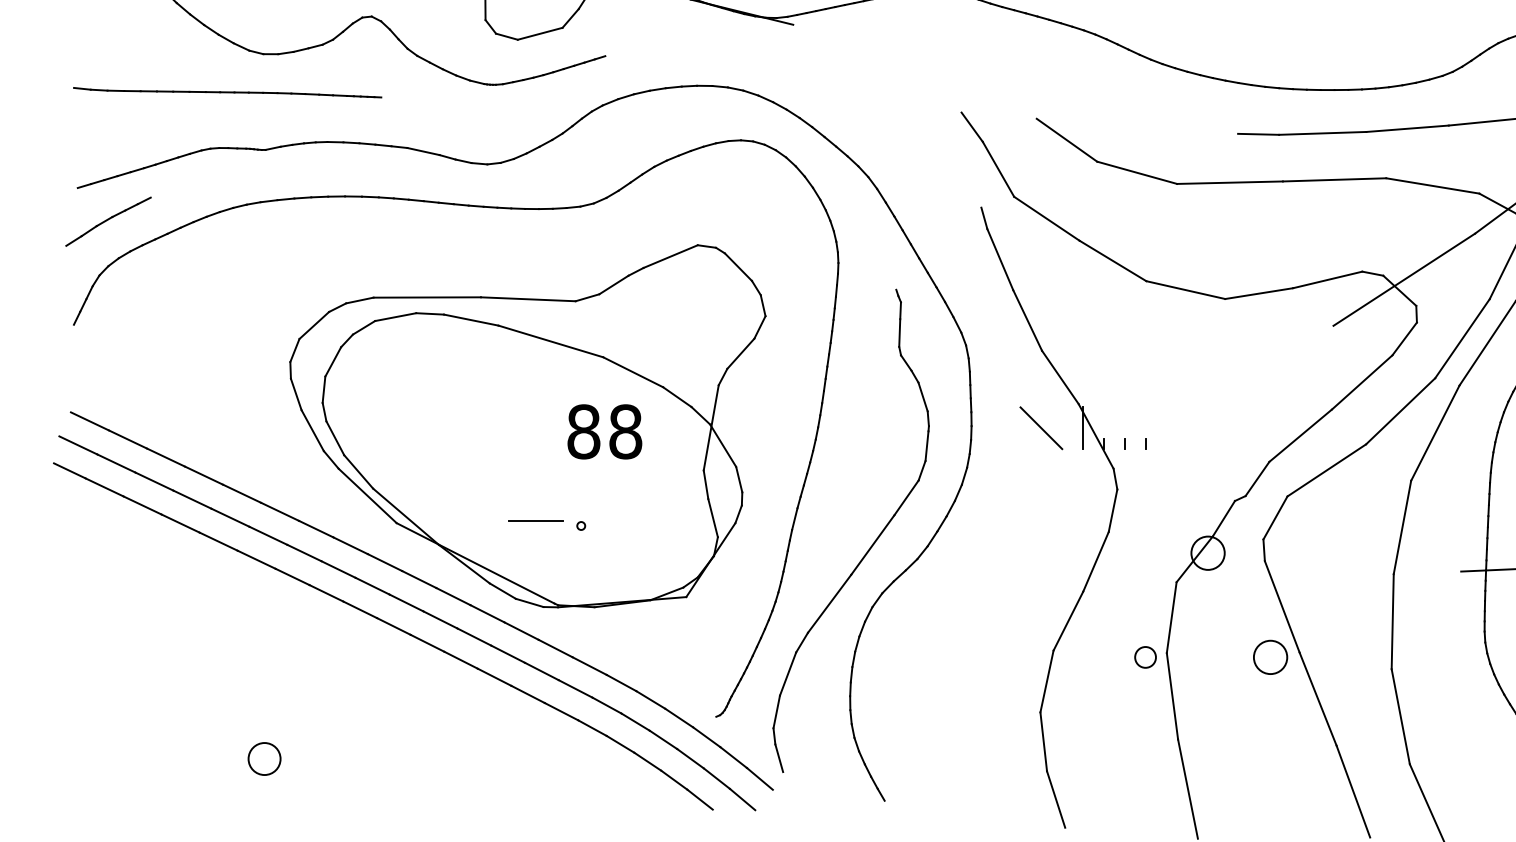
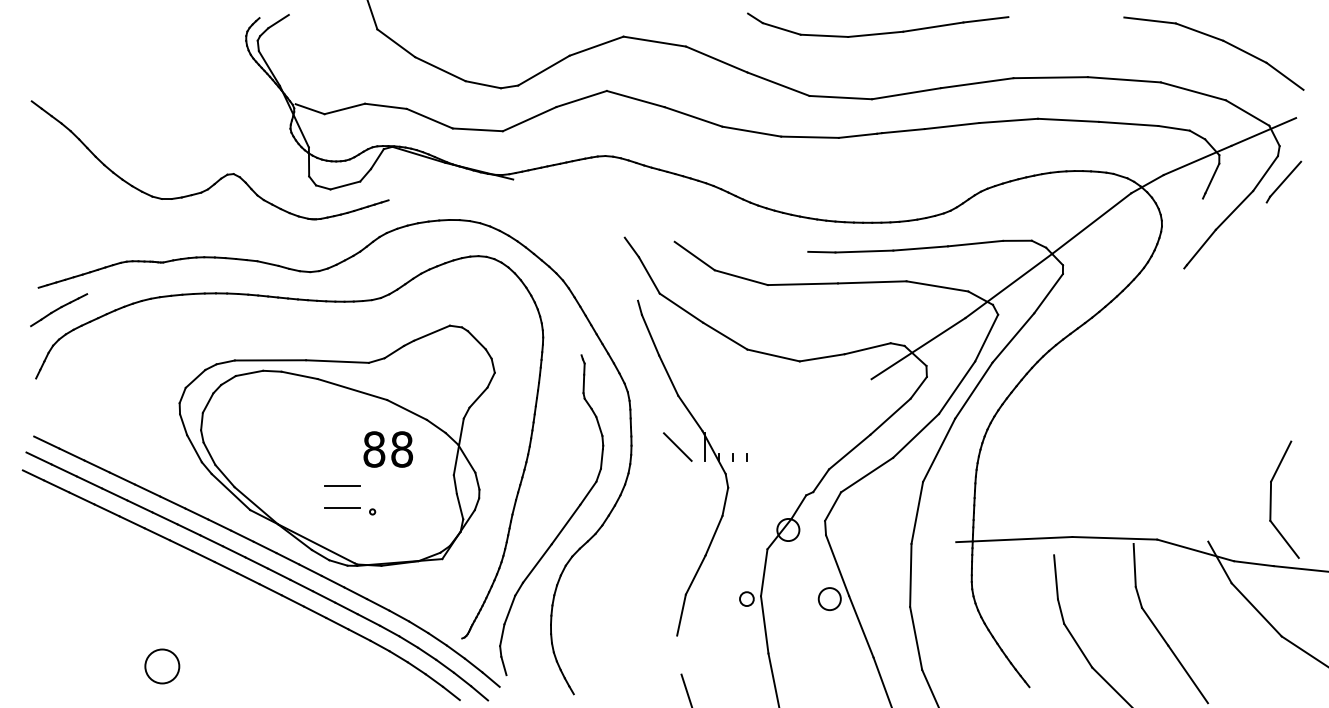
part: (226, 92) -> (137, 224), removed
line: (535, 486) -> (342, 485), added
line: (1043, 740) -> (679, 654), removed
circle: (264, 759) -> (162, 666), size x1.6

